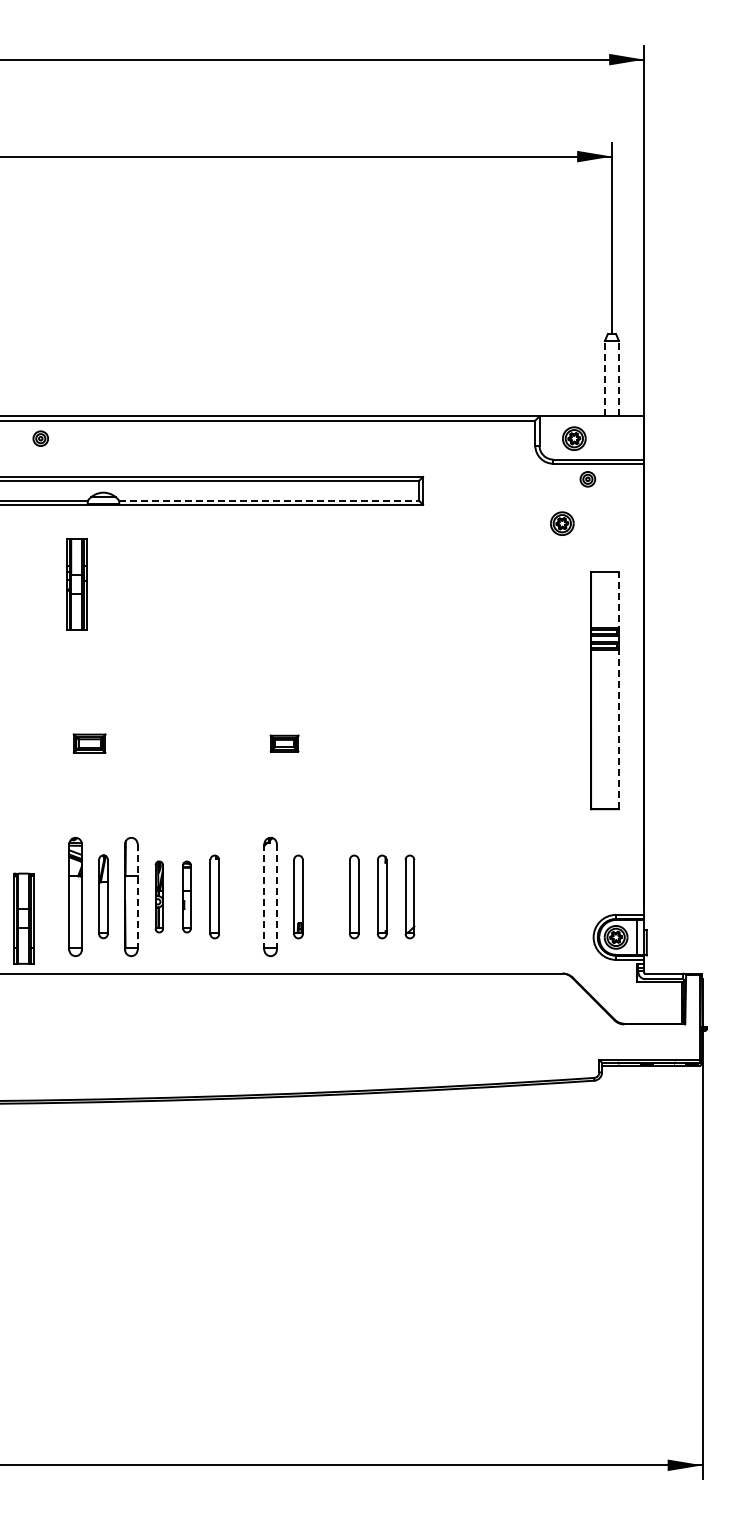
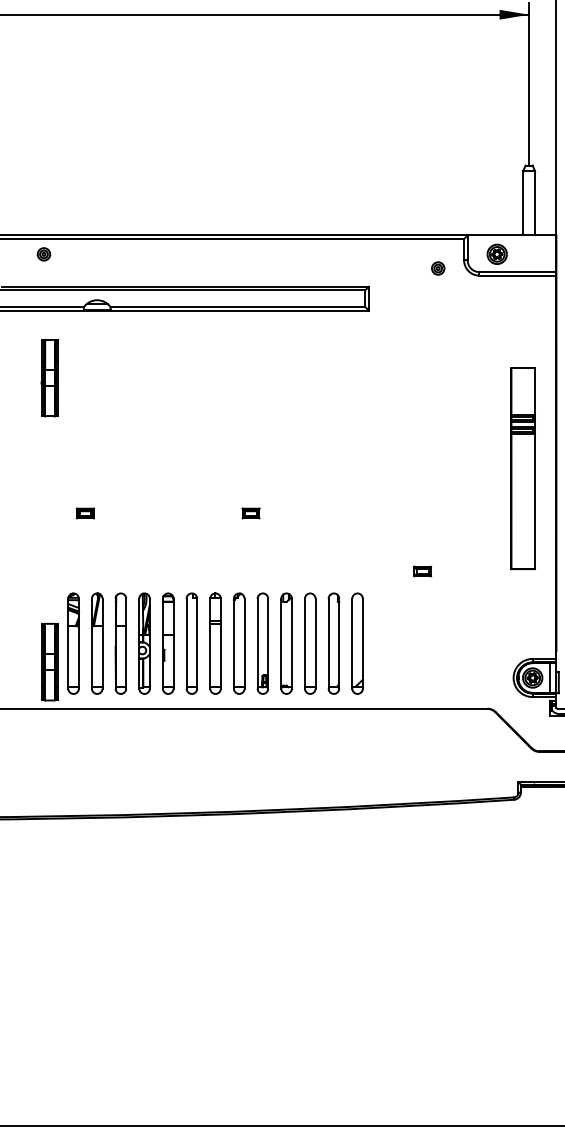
line: (604, 378) -> (522, 203), dashed -> solid
line: (618, 378) -> (534, 203), dashed -> solid
part: (587, 479) -> (437, 268), moved
line: (269, 500) -> (238, 306), dashed -> solid
part: (562, 523) -> (487, 326), removed
part: (76, 584) -> (49, 378), moved
line: (618, 690) -> (534, 468), dashed -> solid
part: (89, 743) -> (85, 513), size x0.62
part: (284, 743) -> (251, 513), size x0.71
part: (486, 811) -> (422, 571), added
part: (103, 896) -> (97, 643), size x1.43
part: (159, 896) -> (144, 643), size x1.67
part: (186, 896) -> (167, 643), size x1.67
part: (214, 896) -> (191, 643), size x1.43
part: (242, 896) -> (215, 643), added
part: (298, 896) -> (262, 643), size x1.43
part: (326, 896) -> (286, 643), added
part: (354, 896) -> (310, 643), size x1.43
part: (382, 896) -> (334, 643), size x1.43
part: (409, 896) -> (357, 643), size x1.43
line: (137, 897) -> (126, 644), dashed -> solid
line: (264, 897) -> (234, 644), dashed -> solid
line: (276, 897) -> (244, 644), dashed -> solid
part: (23, 918) -> (49, 661), moved

